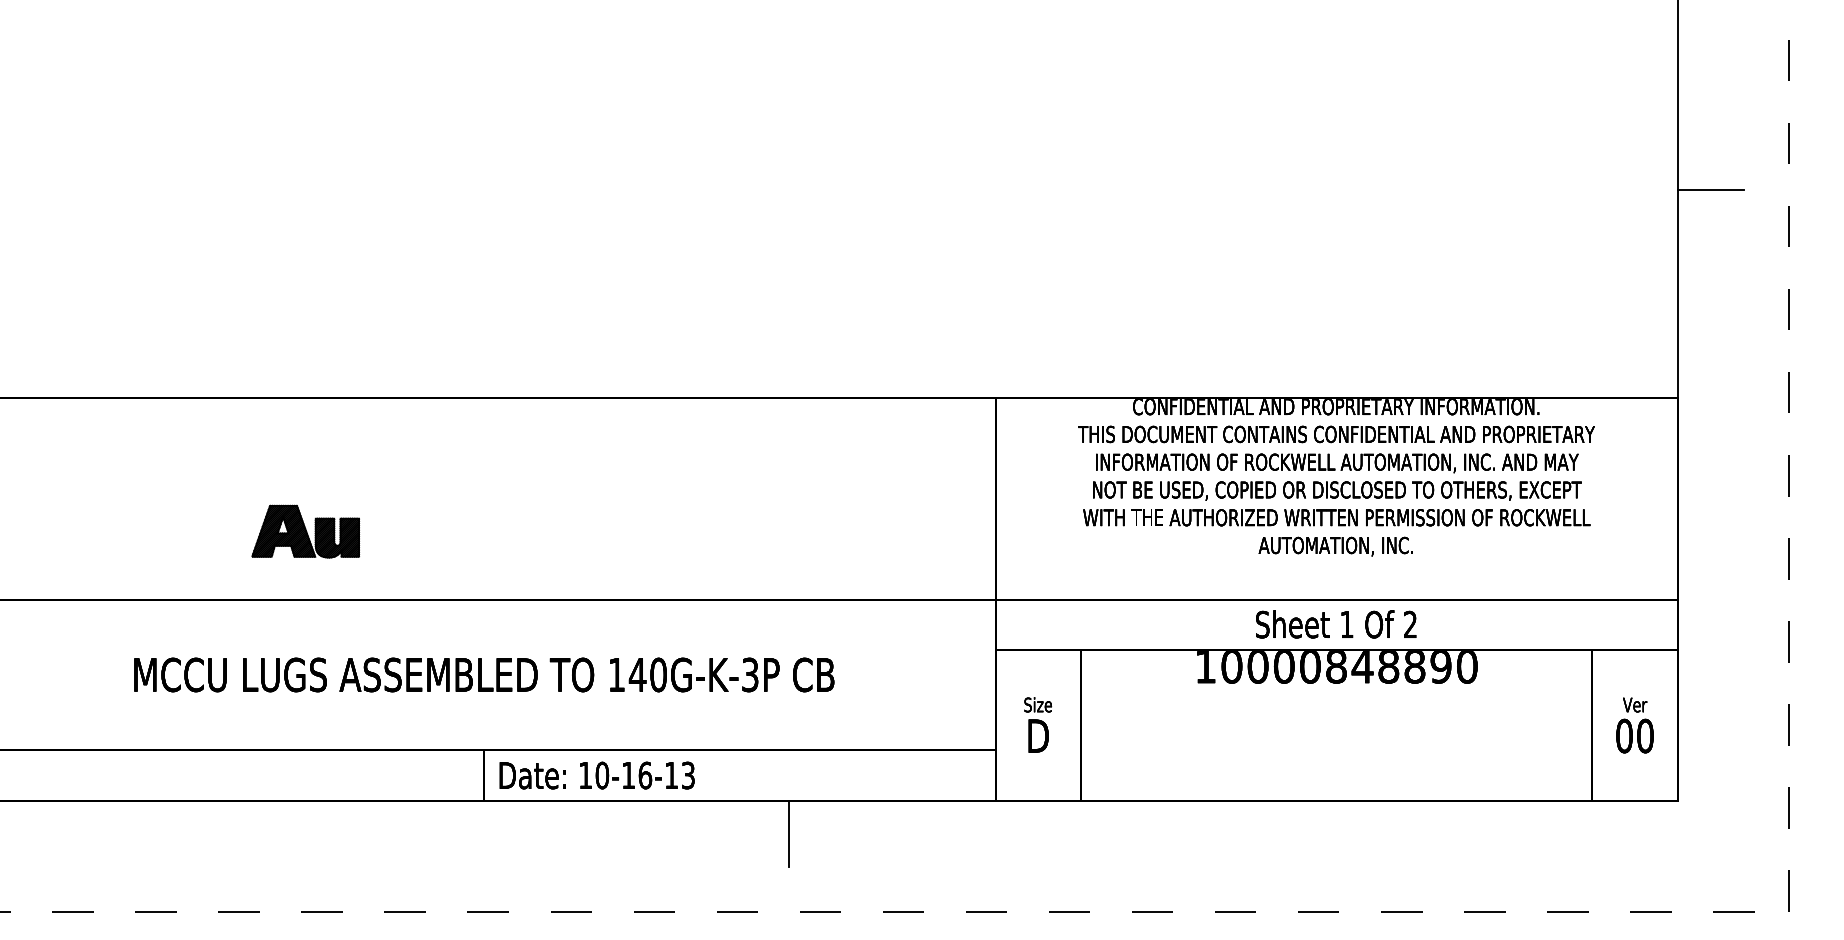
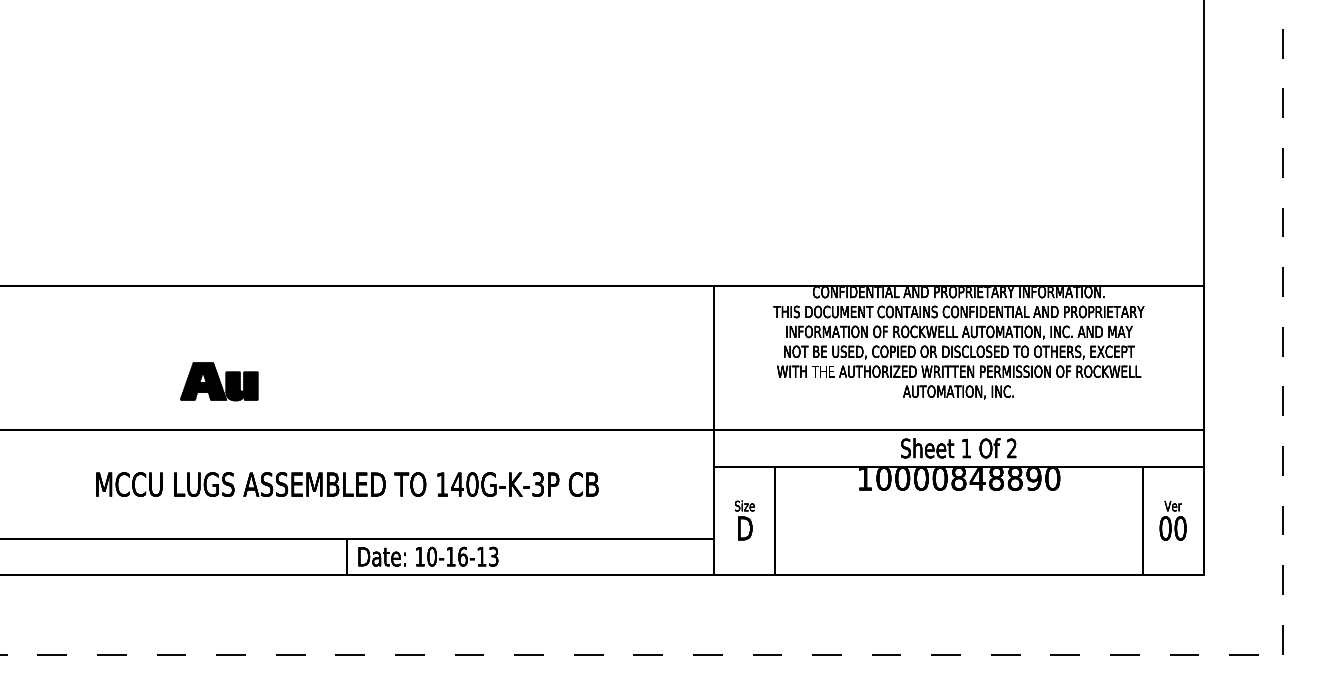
line: (1710, 190) -> (1227, 136), removed
line: (789, 833) -> (566, 598), removed

